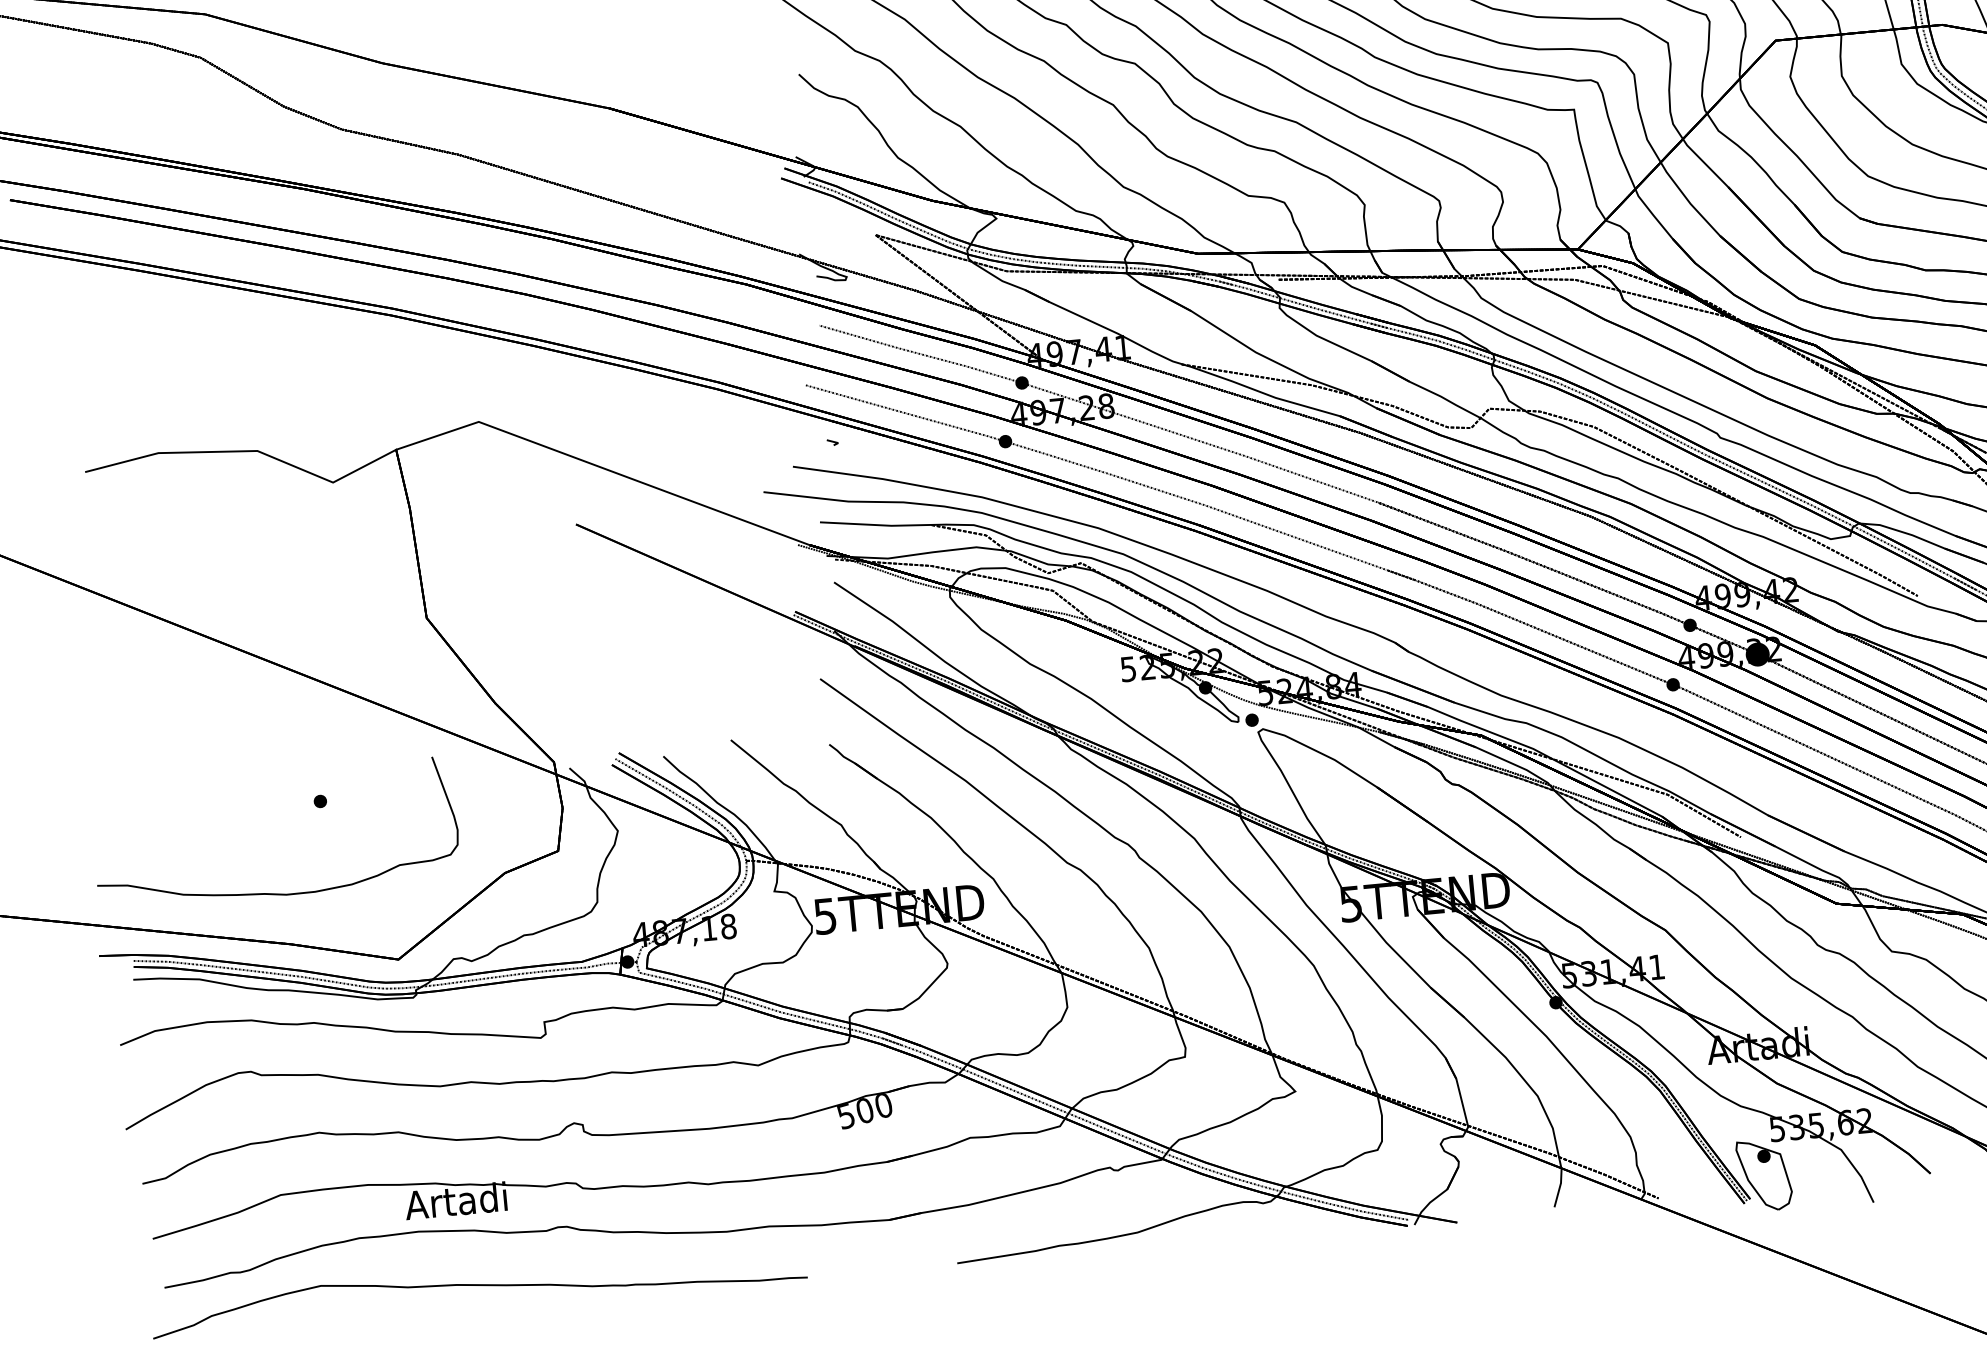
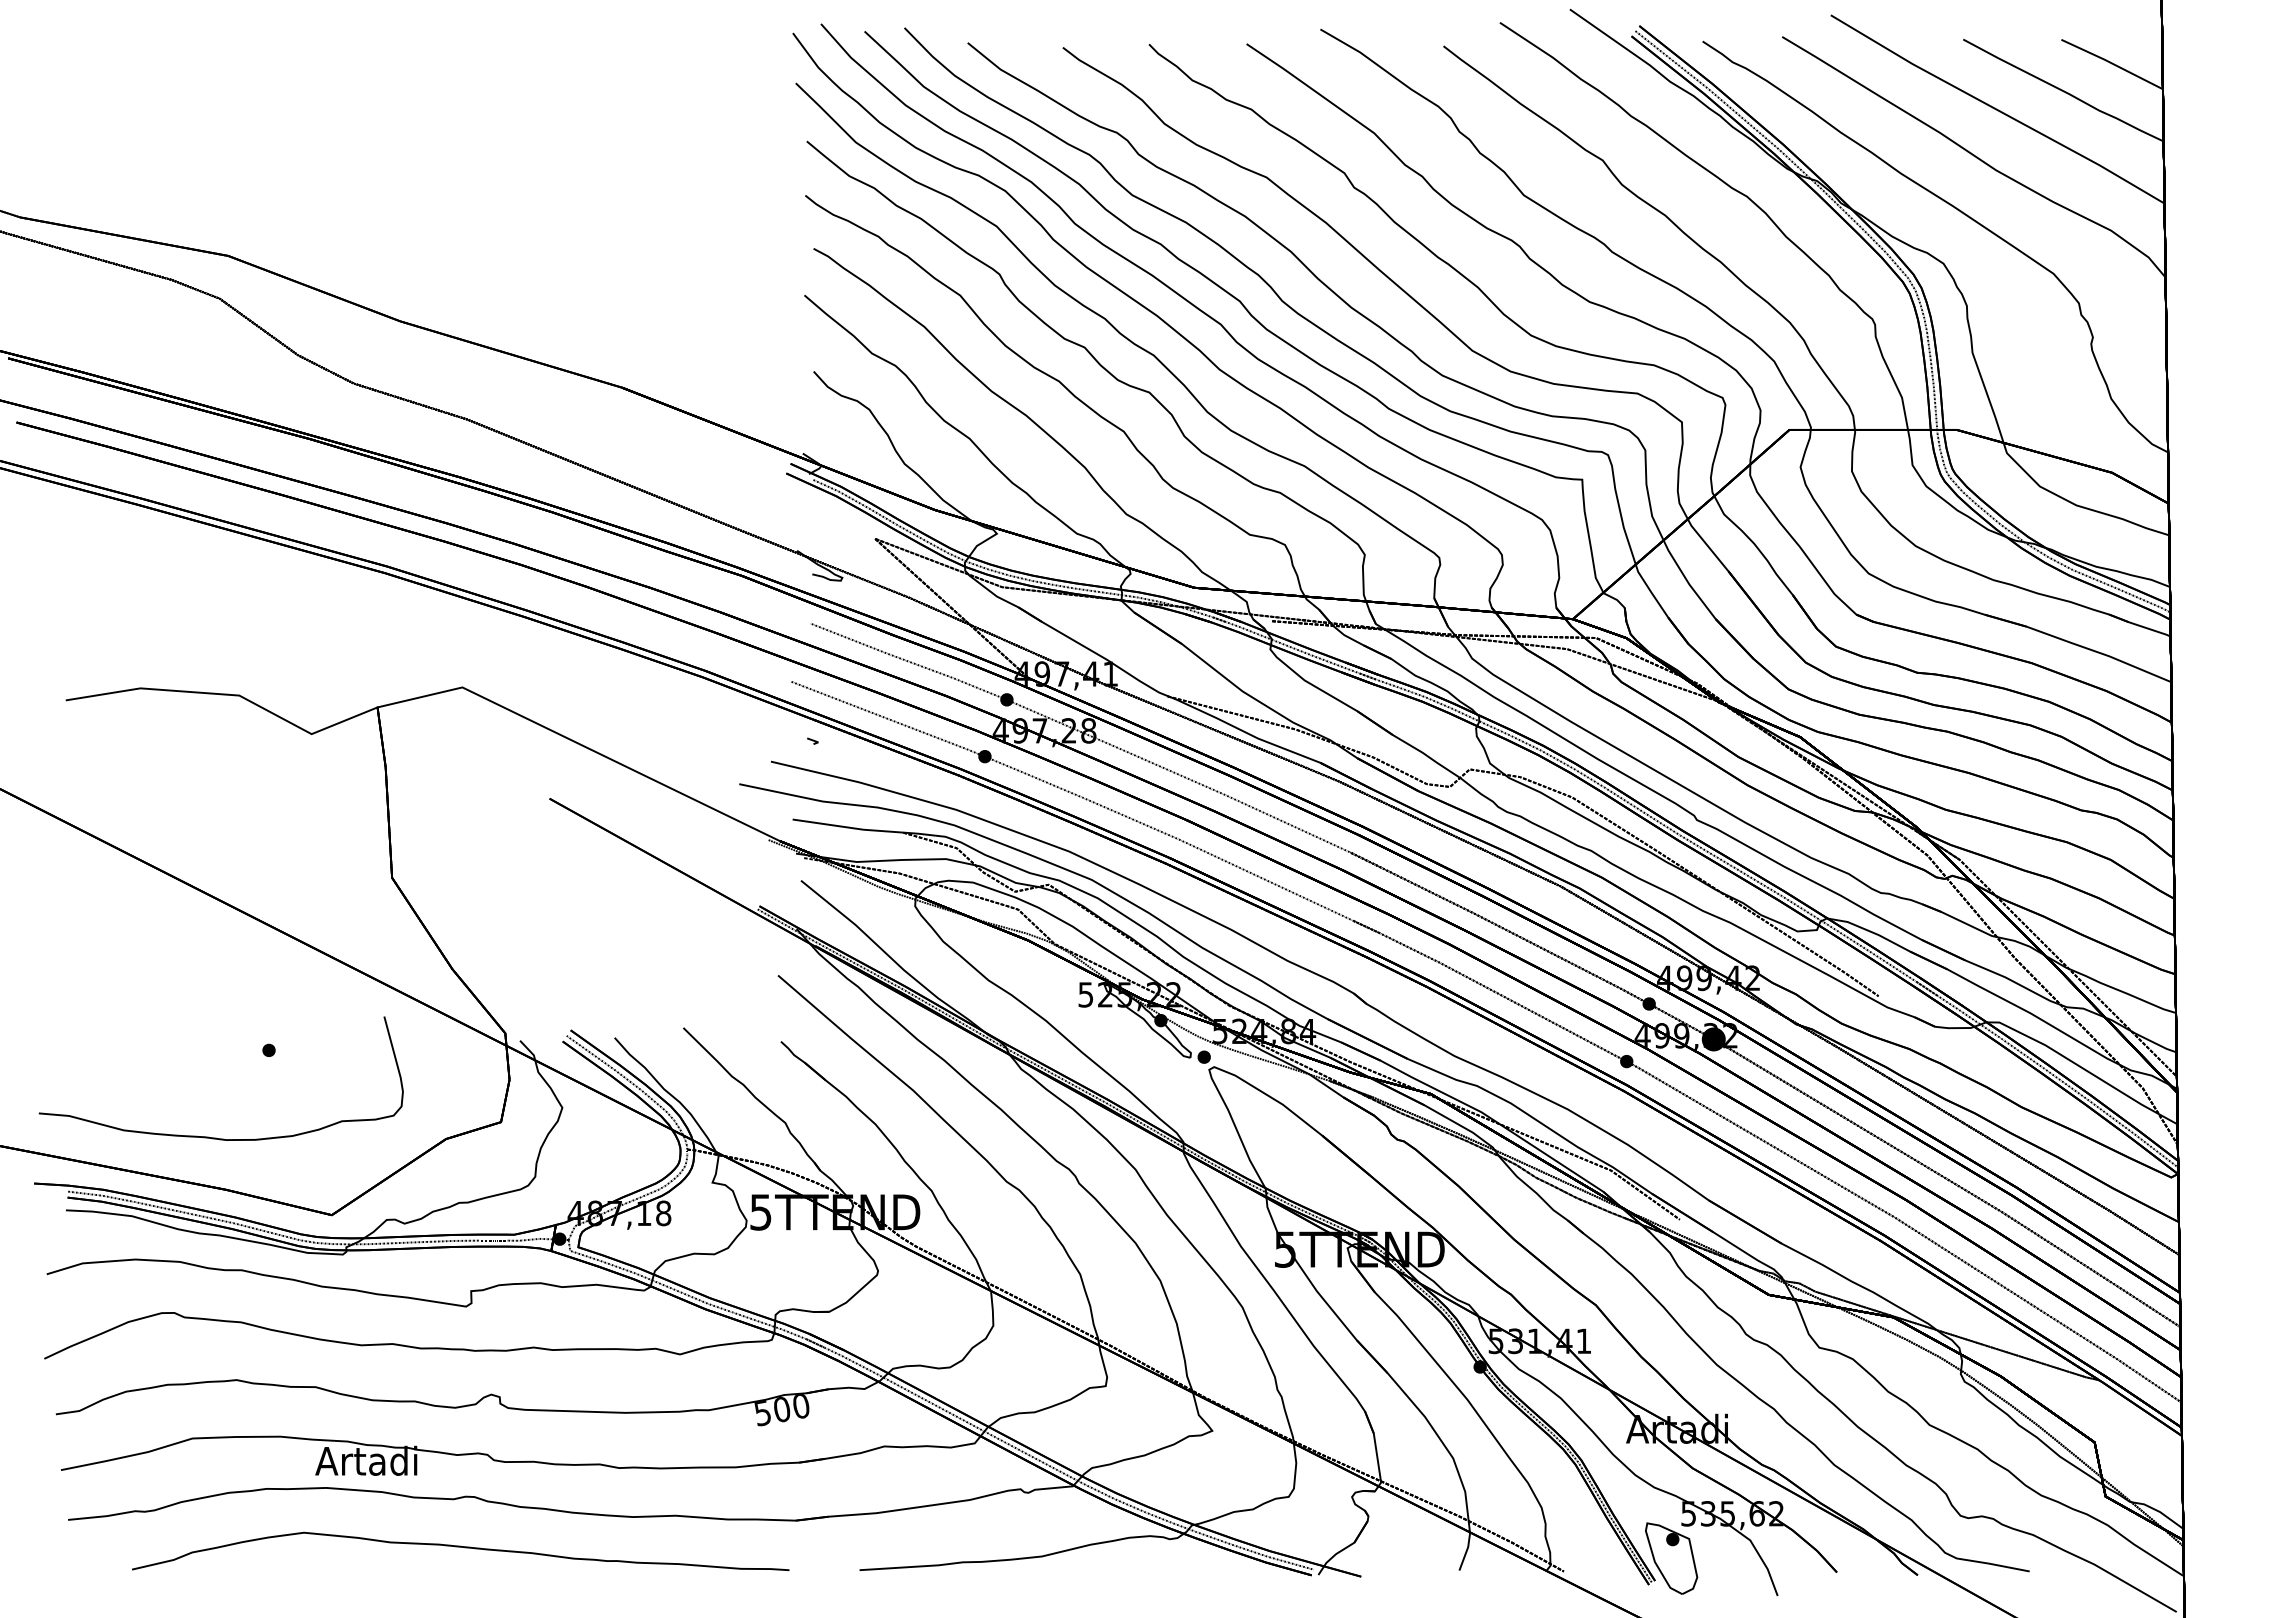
curve: (478, 1285) -> (460, 1547), moved

